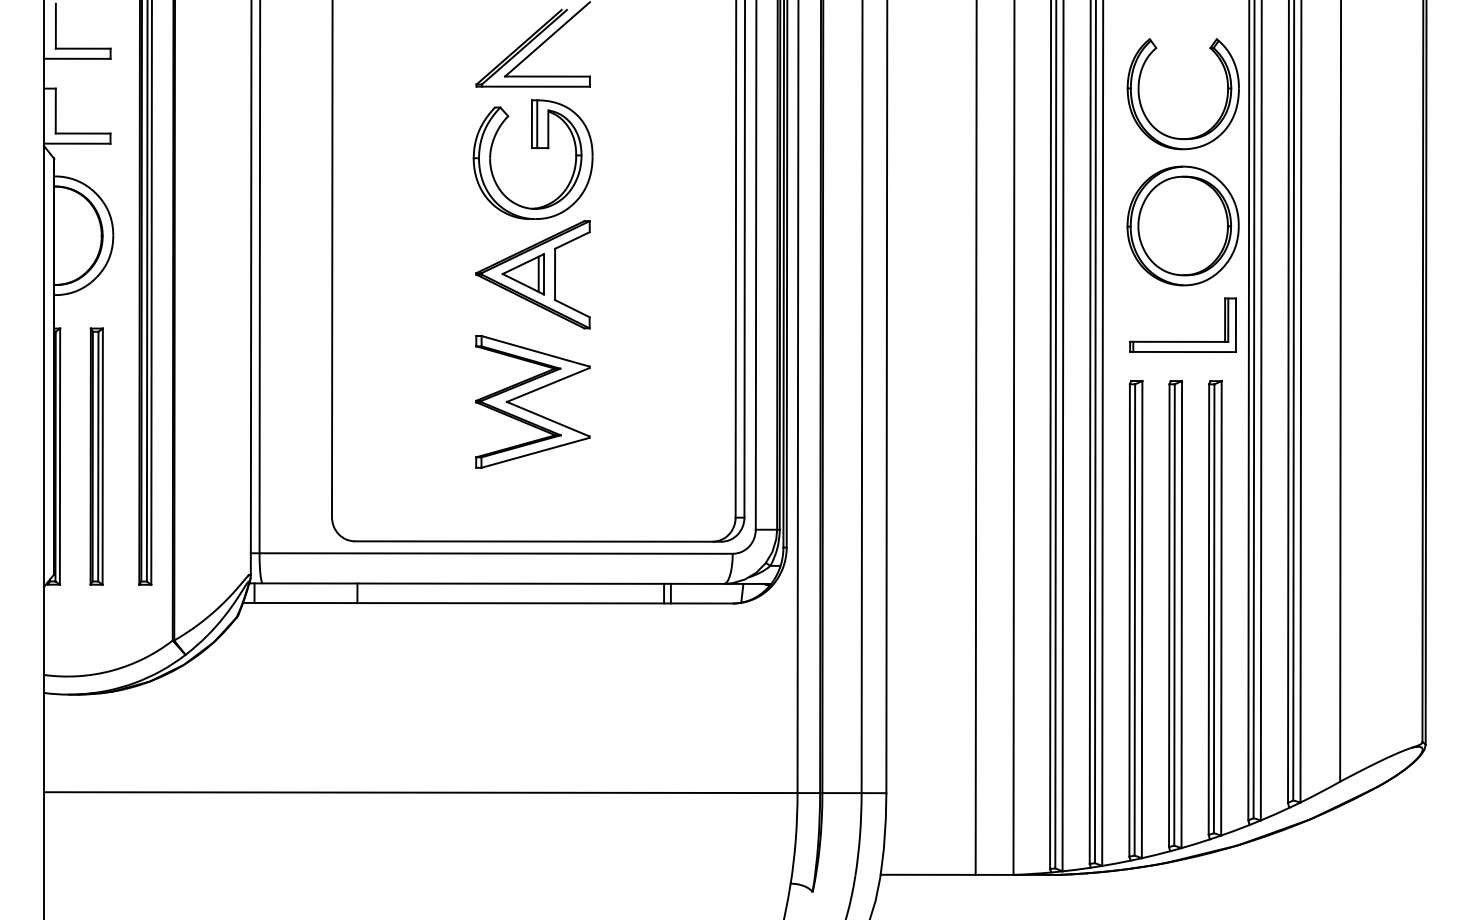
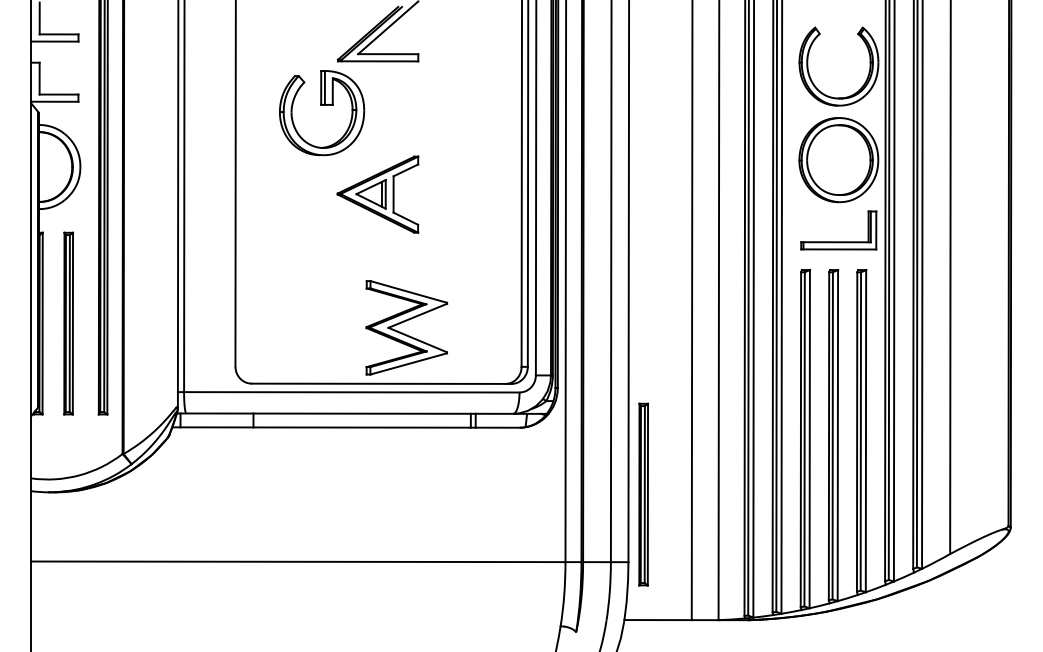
part: (533, 148) -> (322, 105), moved
part: (532, 401) -> (406, 327), moved
part: (907, 697) -> (643, 494), added

